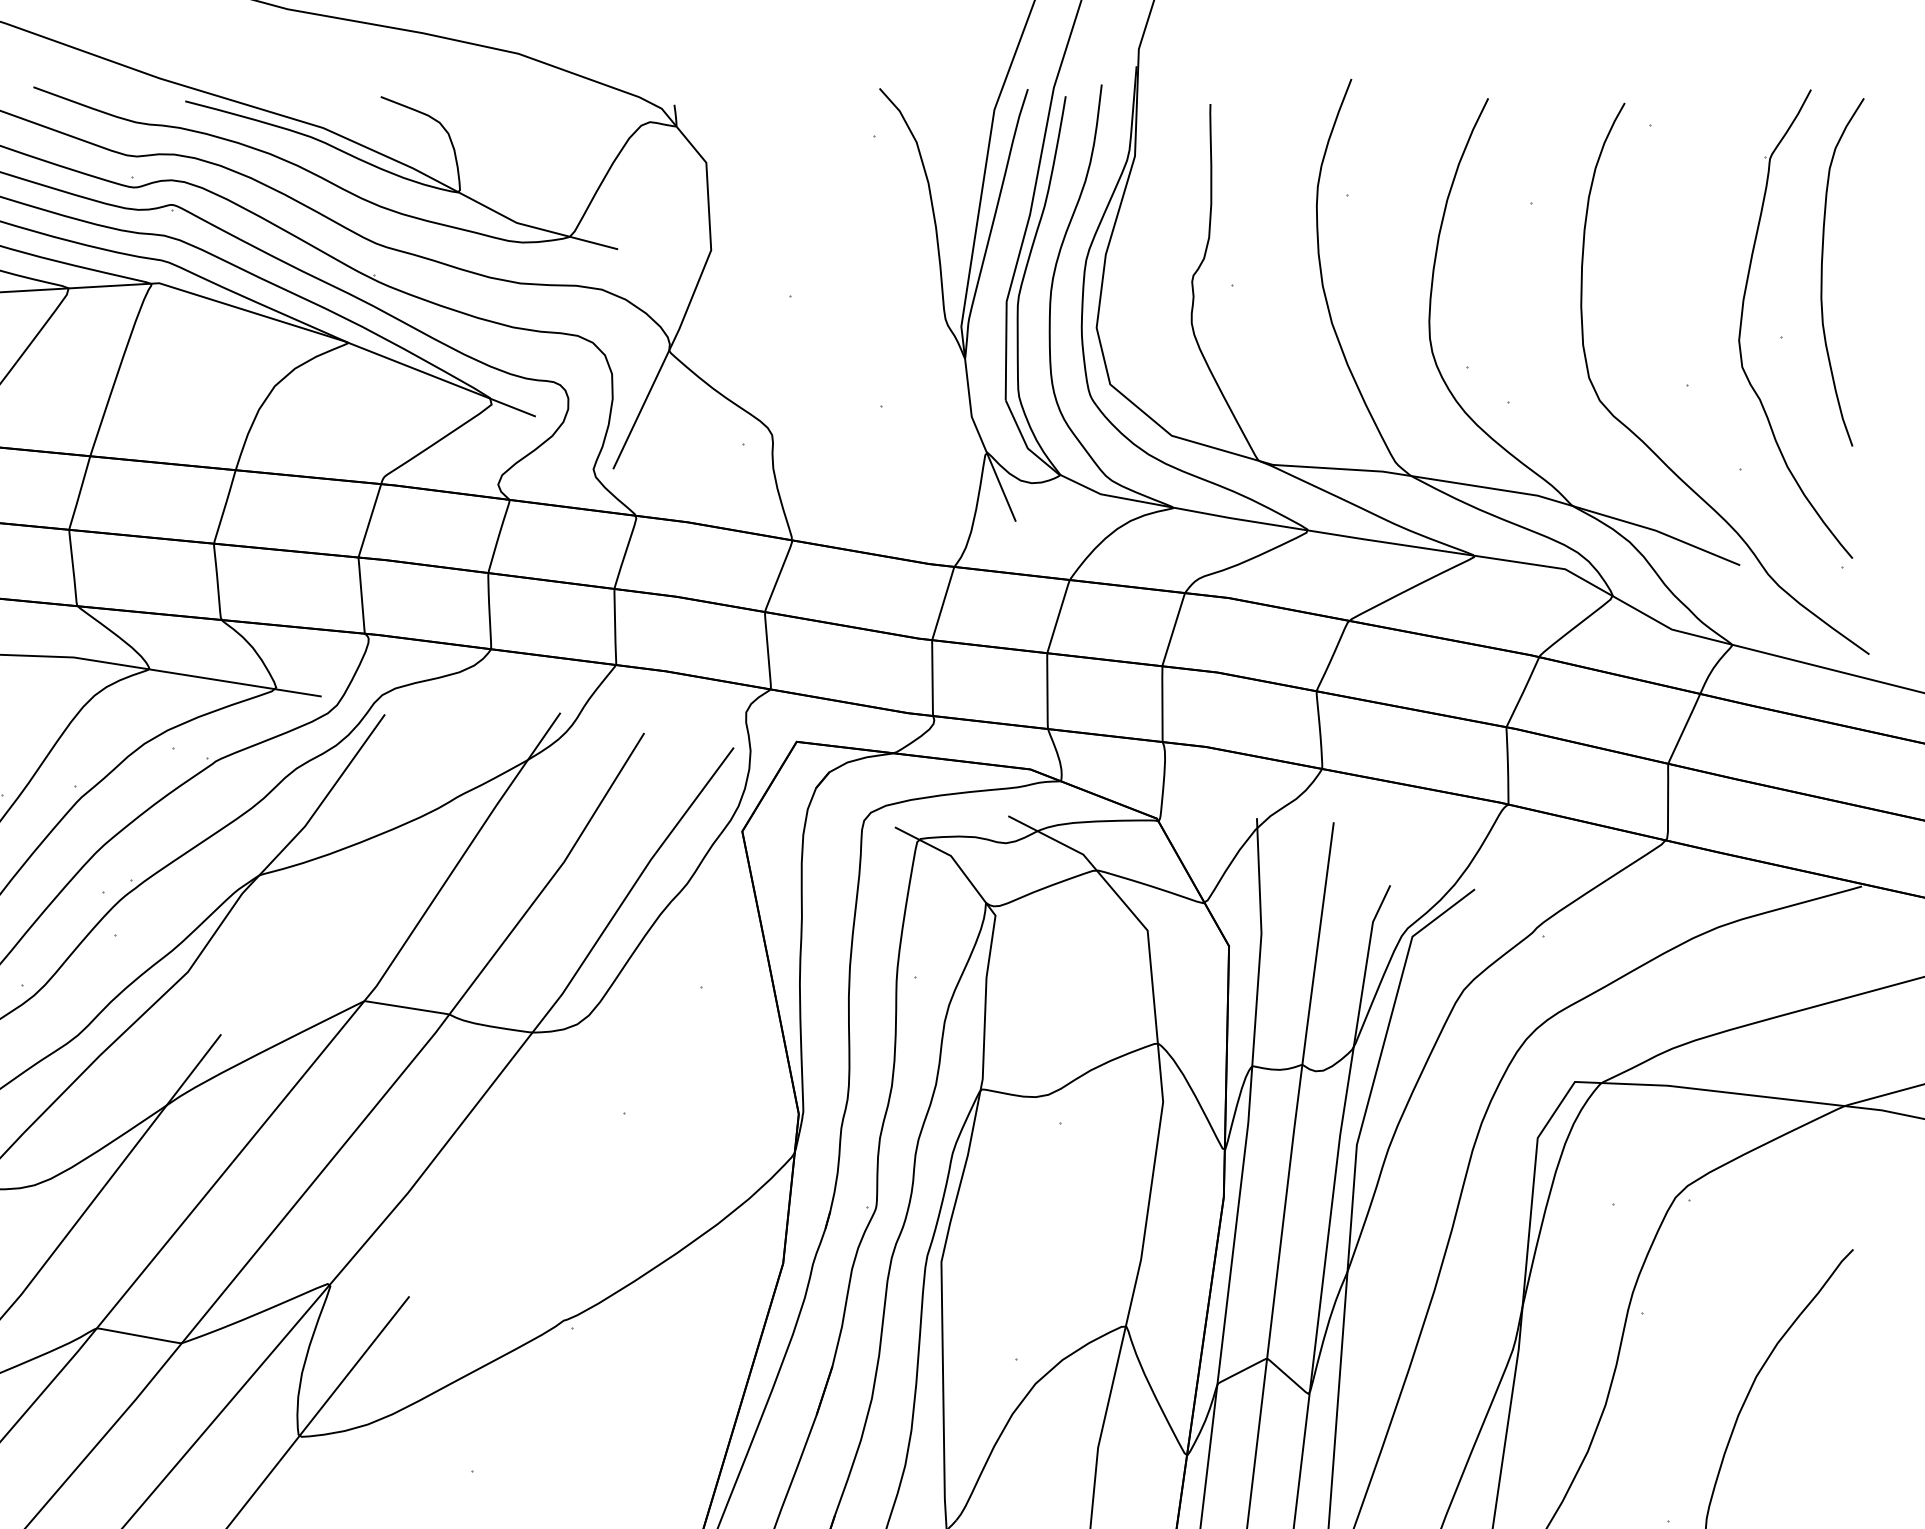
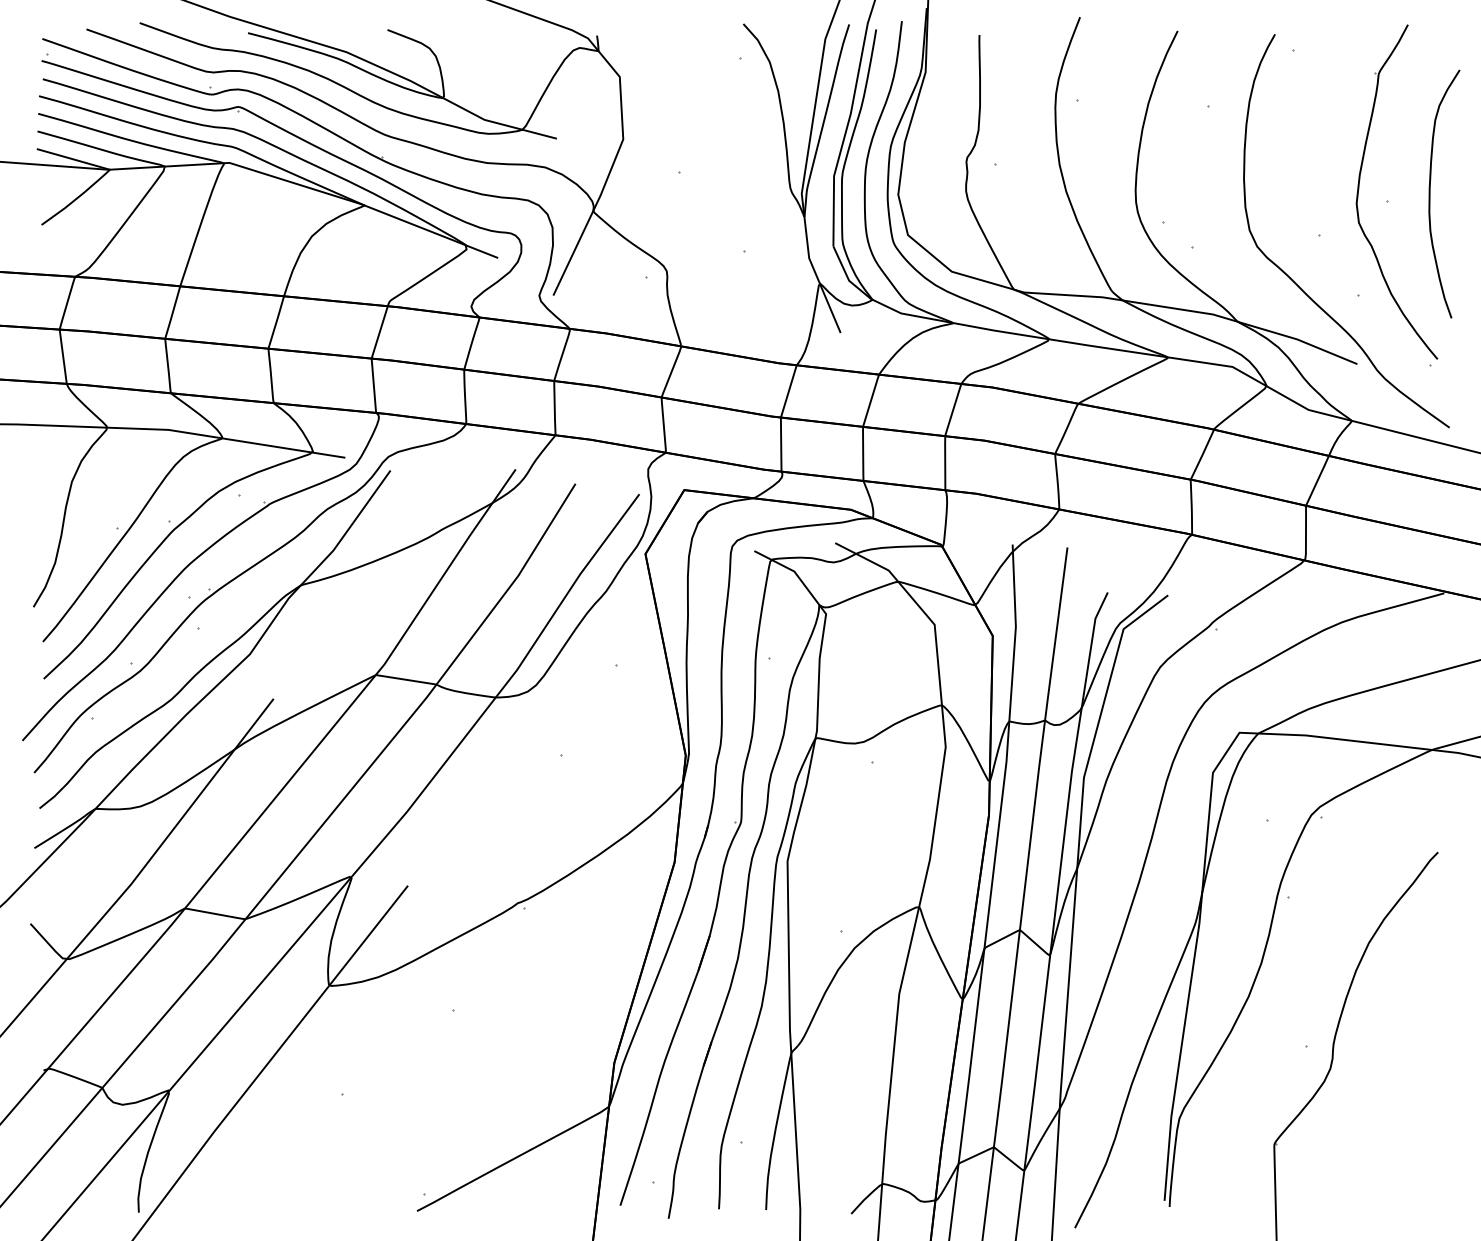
curve: (1822, 271) -> (1430, 193), moved

